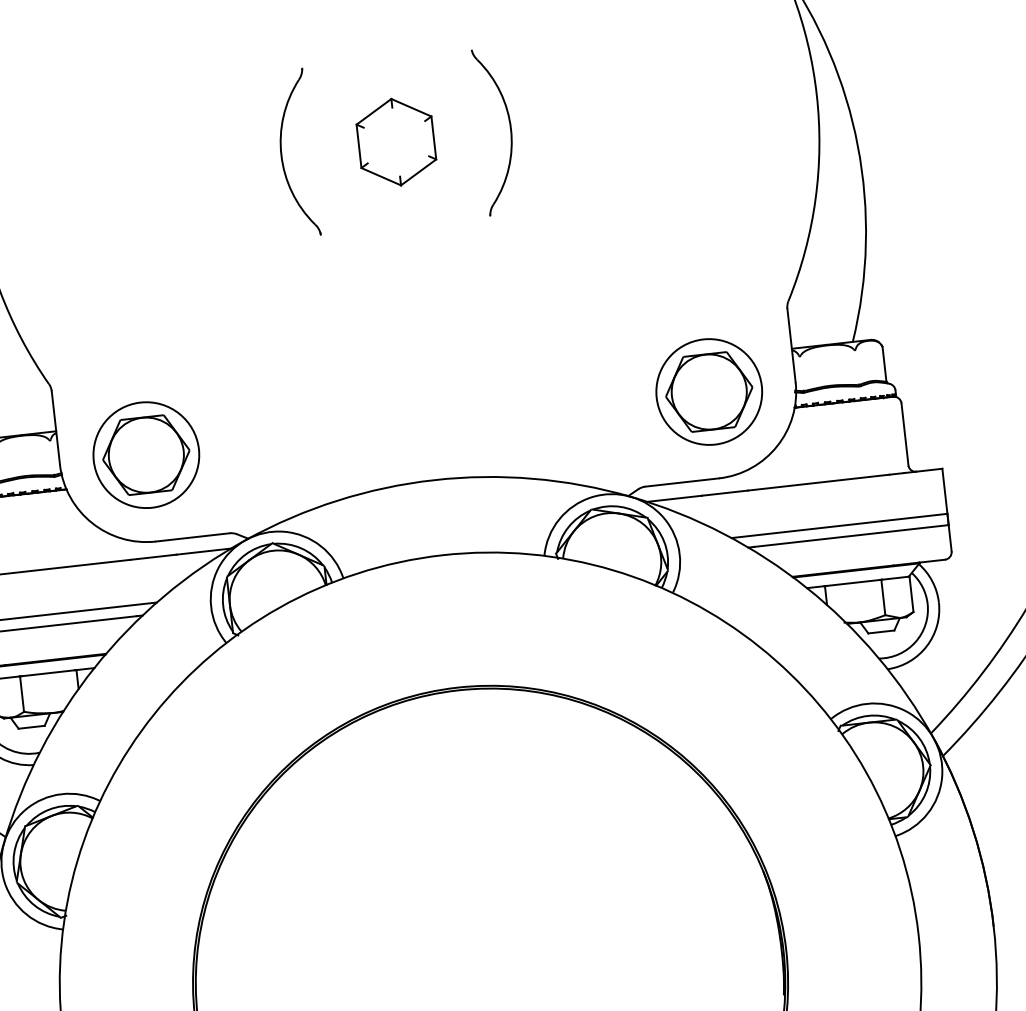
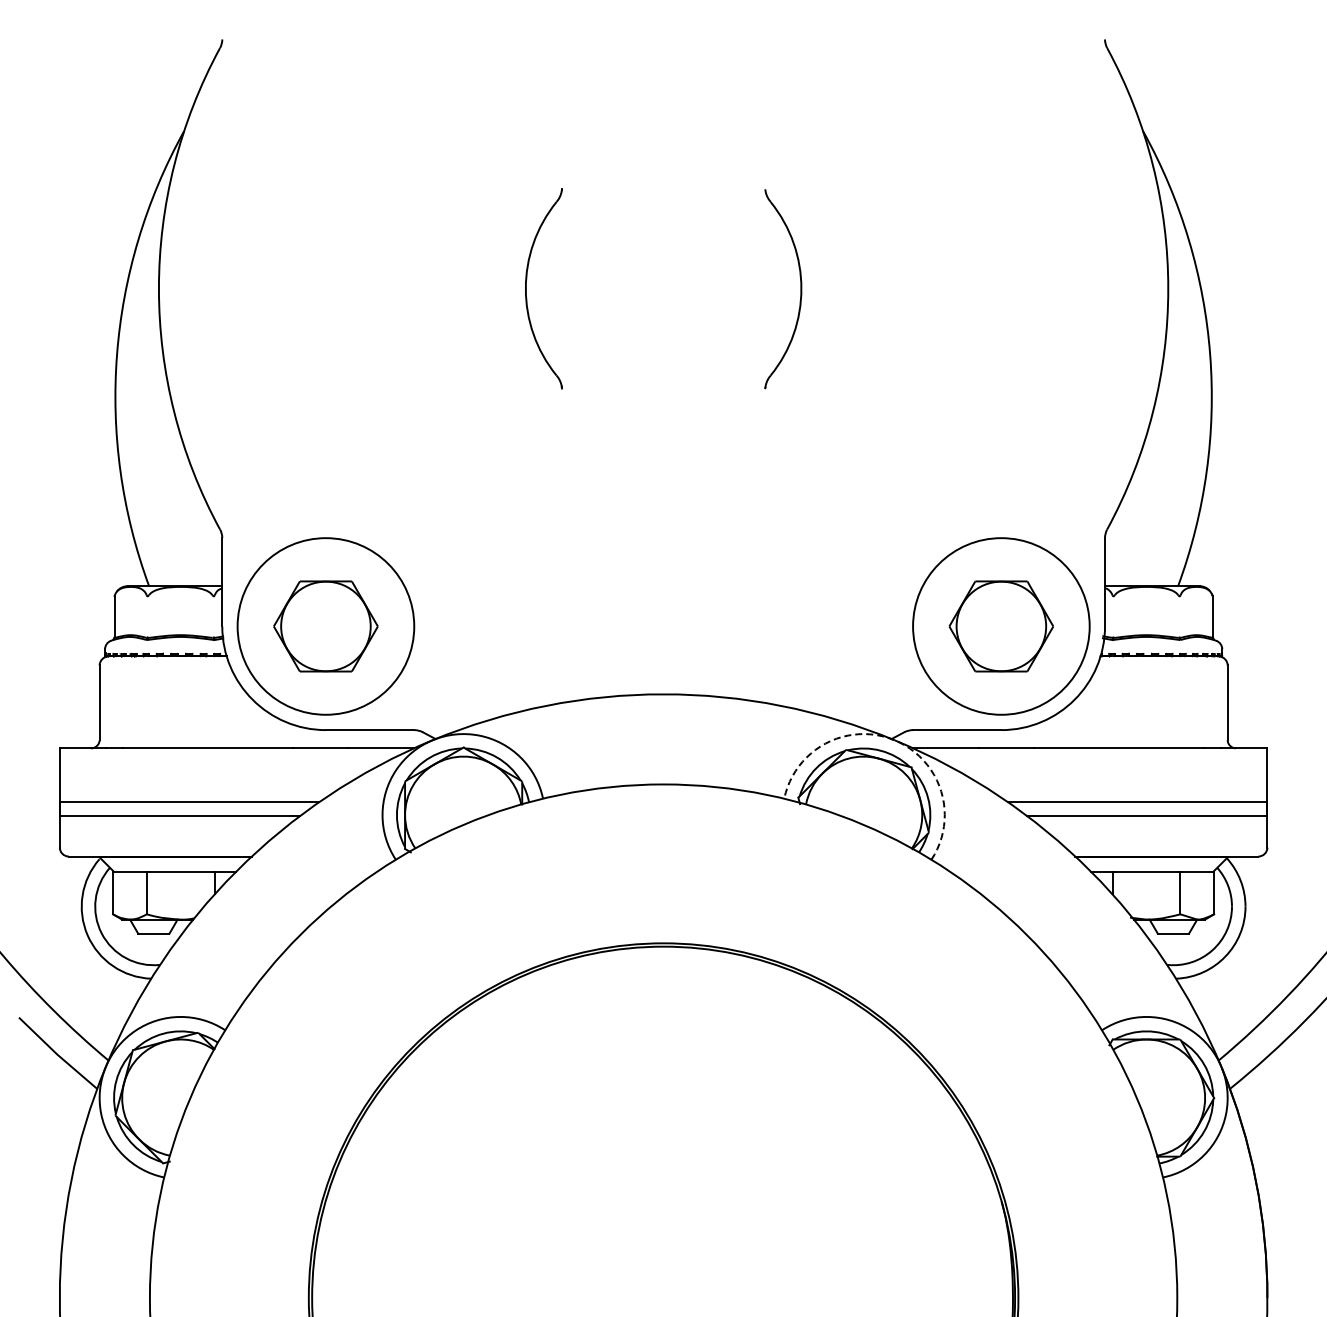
part: (396, 141) -> (663, 288), removed
circle: (709, 392) -> (1001, 626), size x1.4
circle: (146, 455) -> (325, 626), size x1.4
arc: (630, 497) -> (894, 740), solid -> dashed

